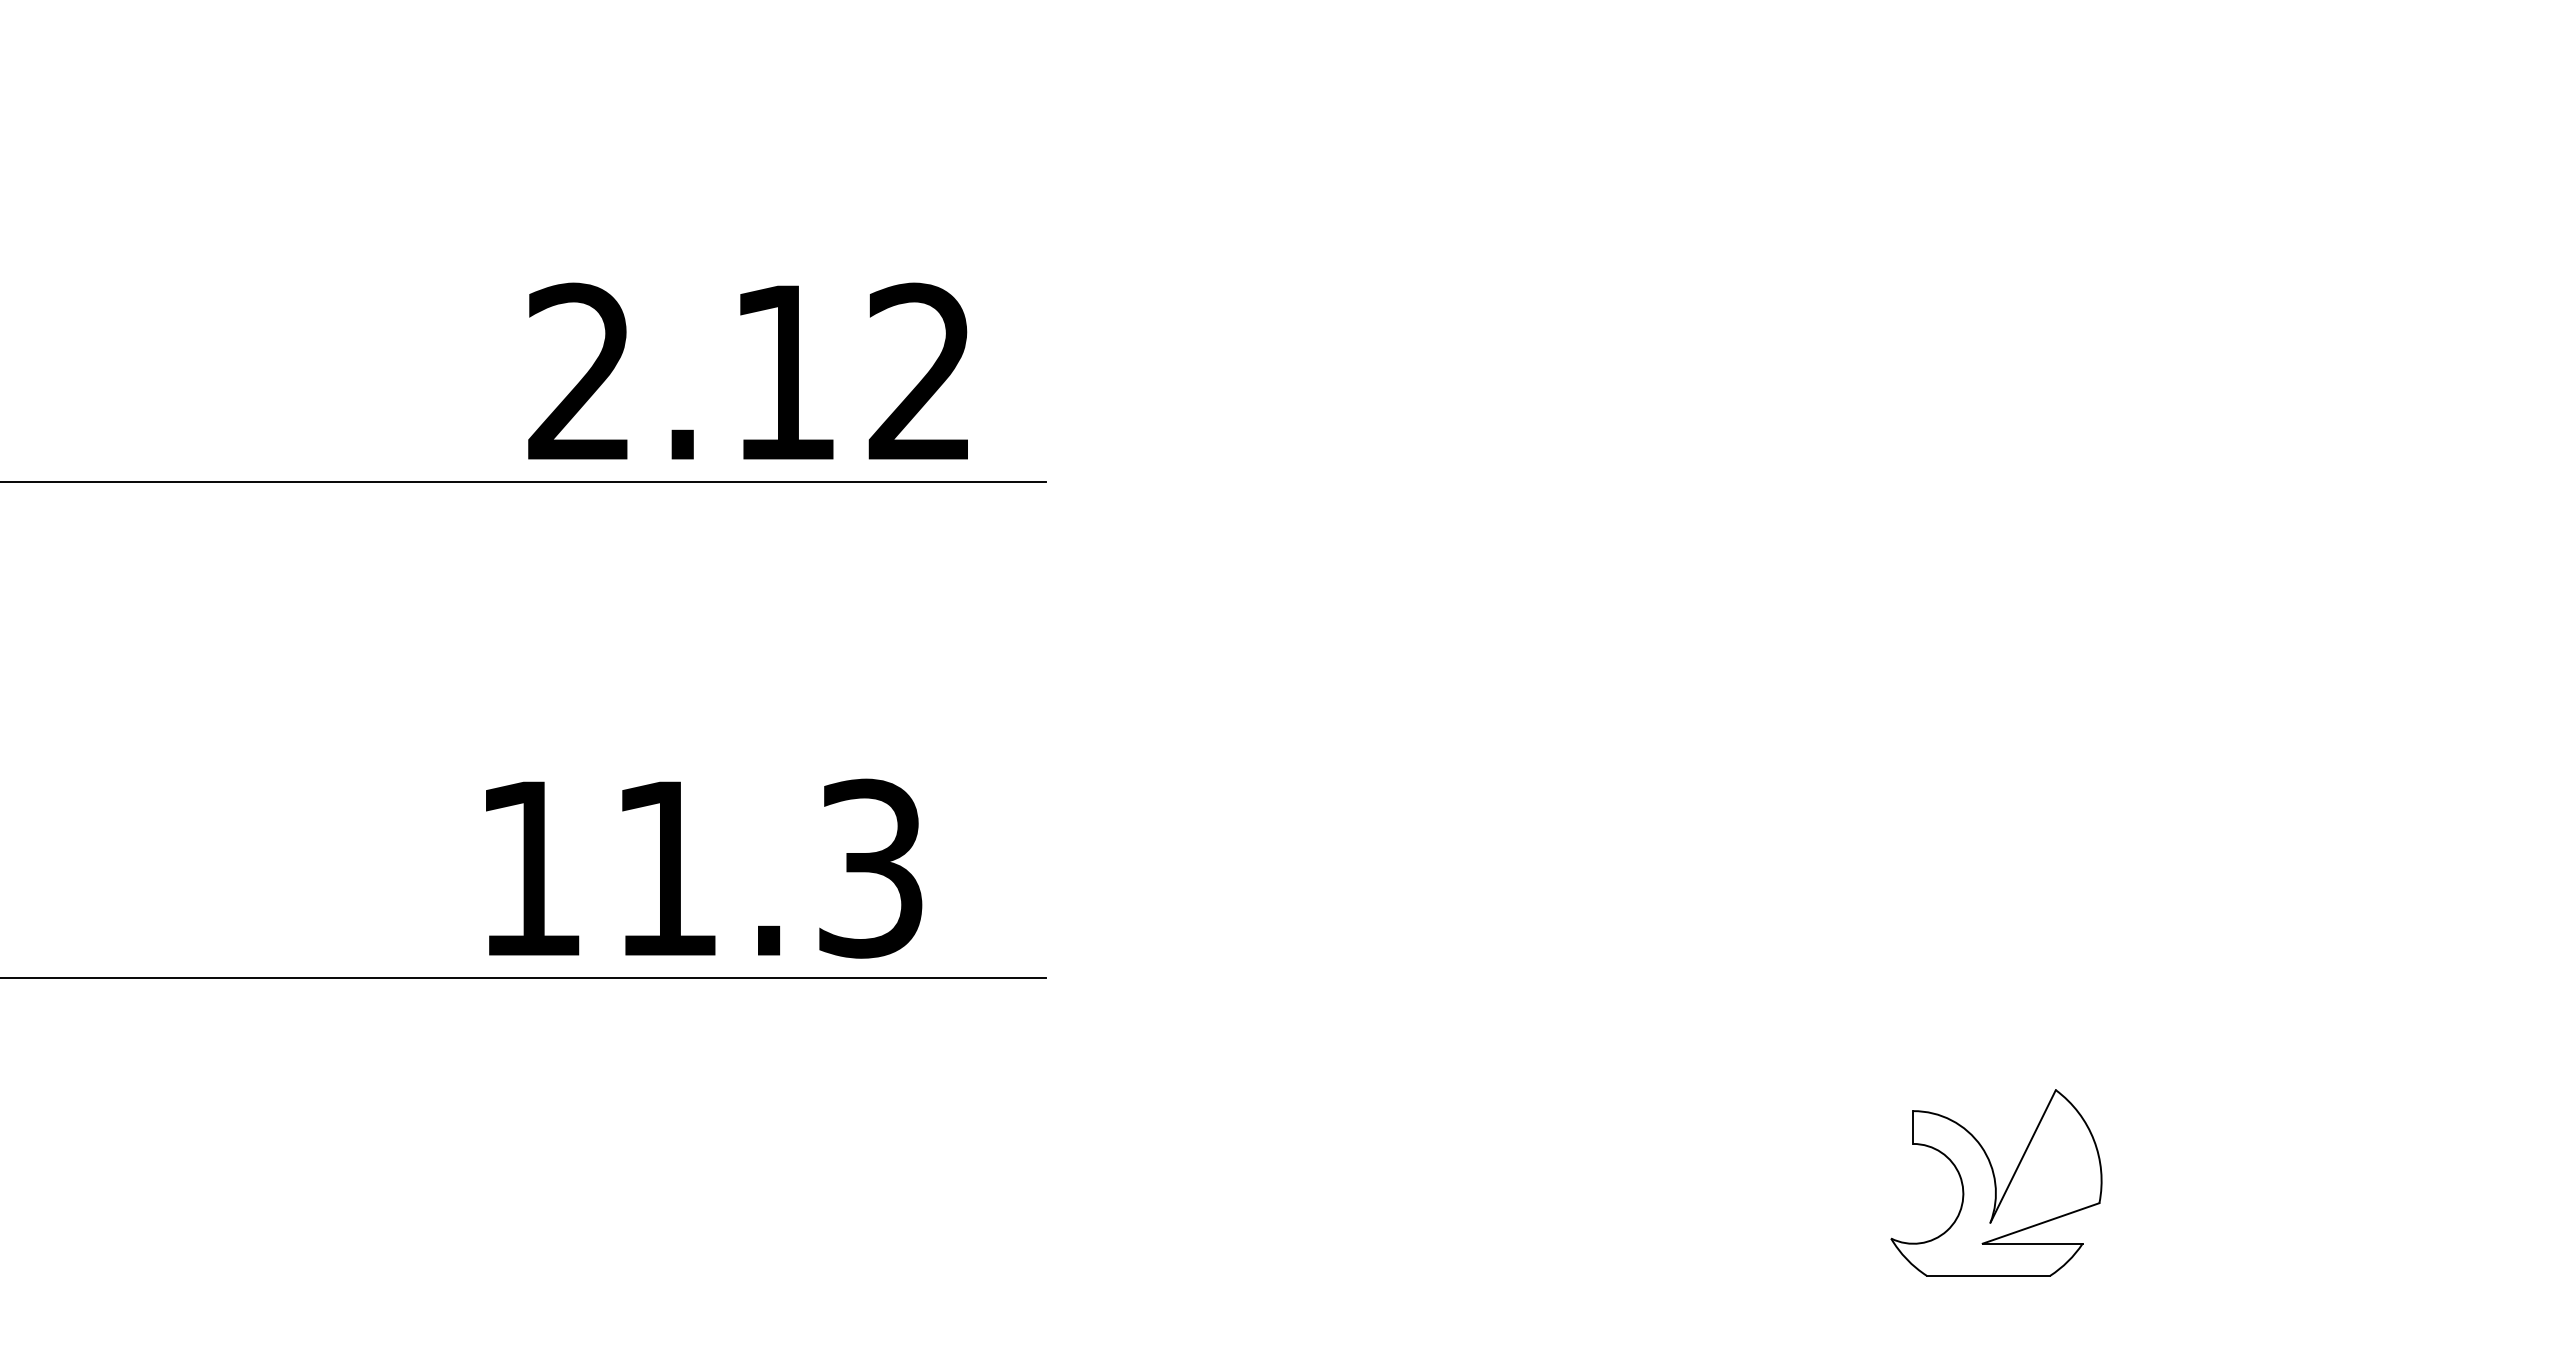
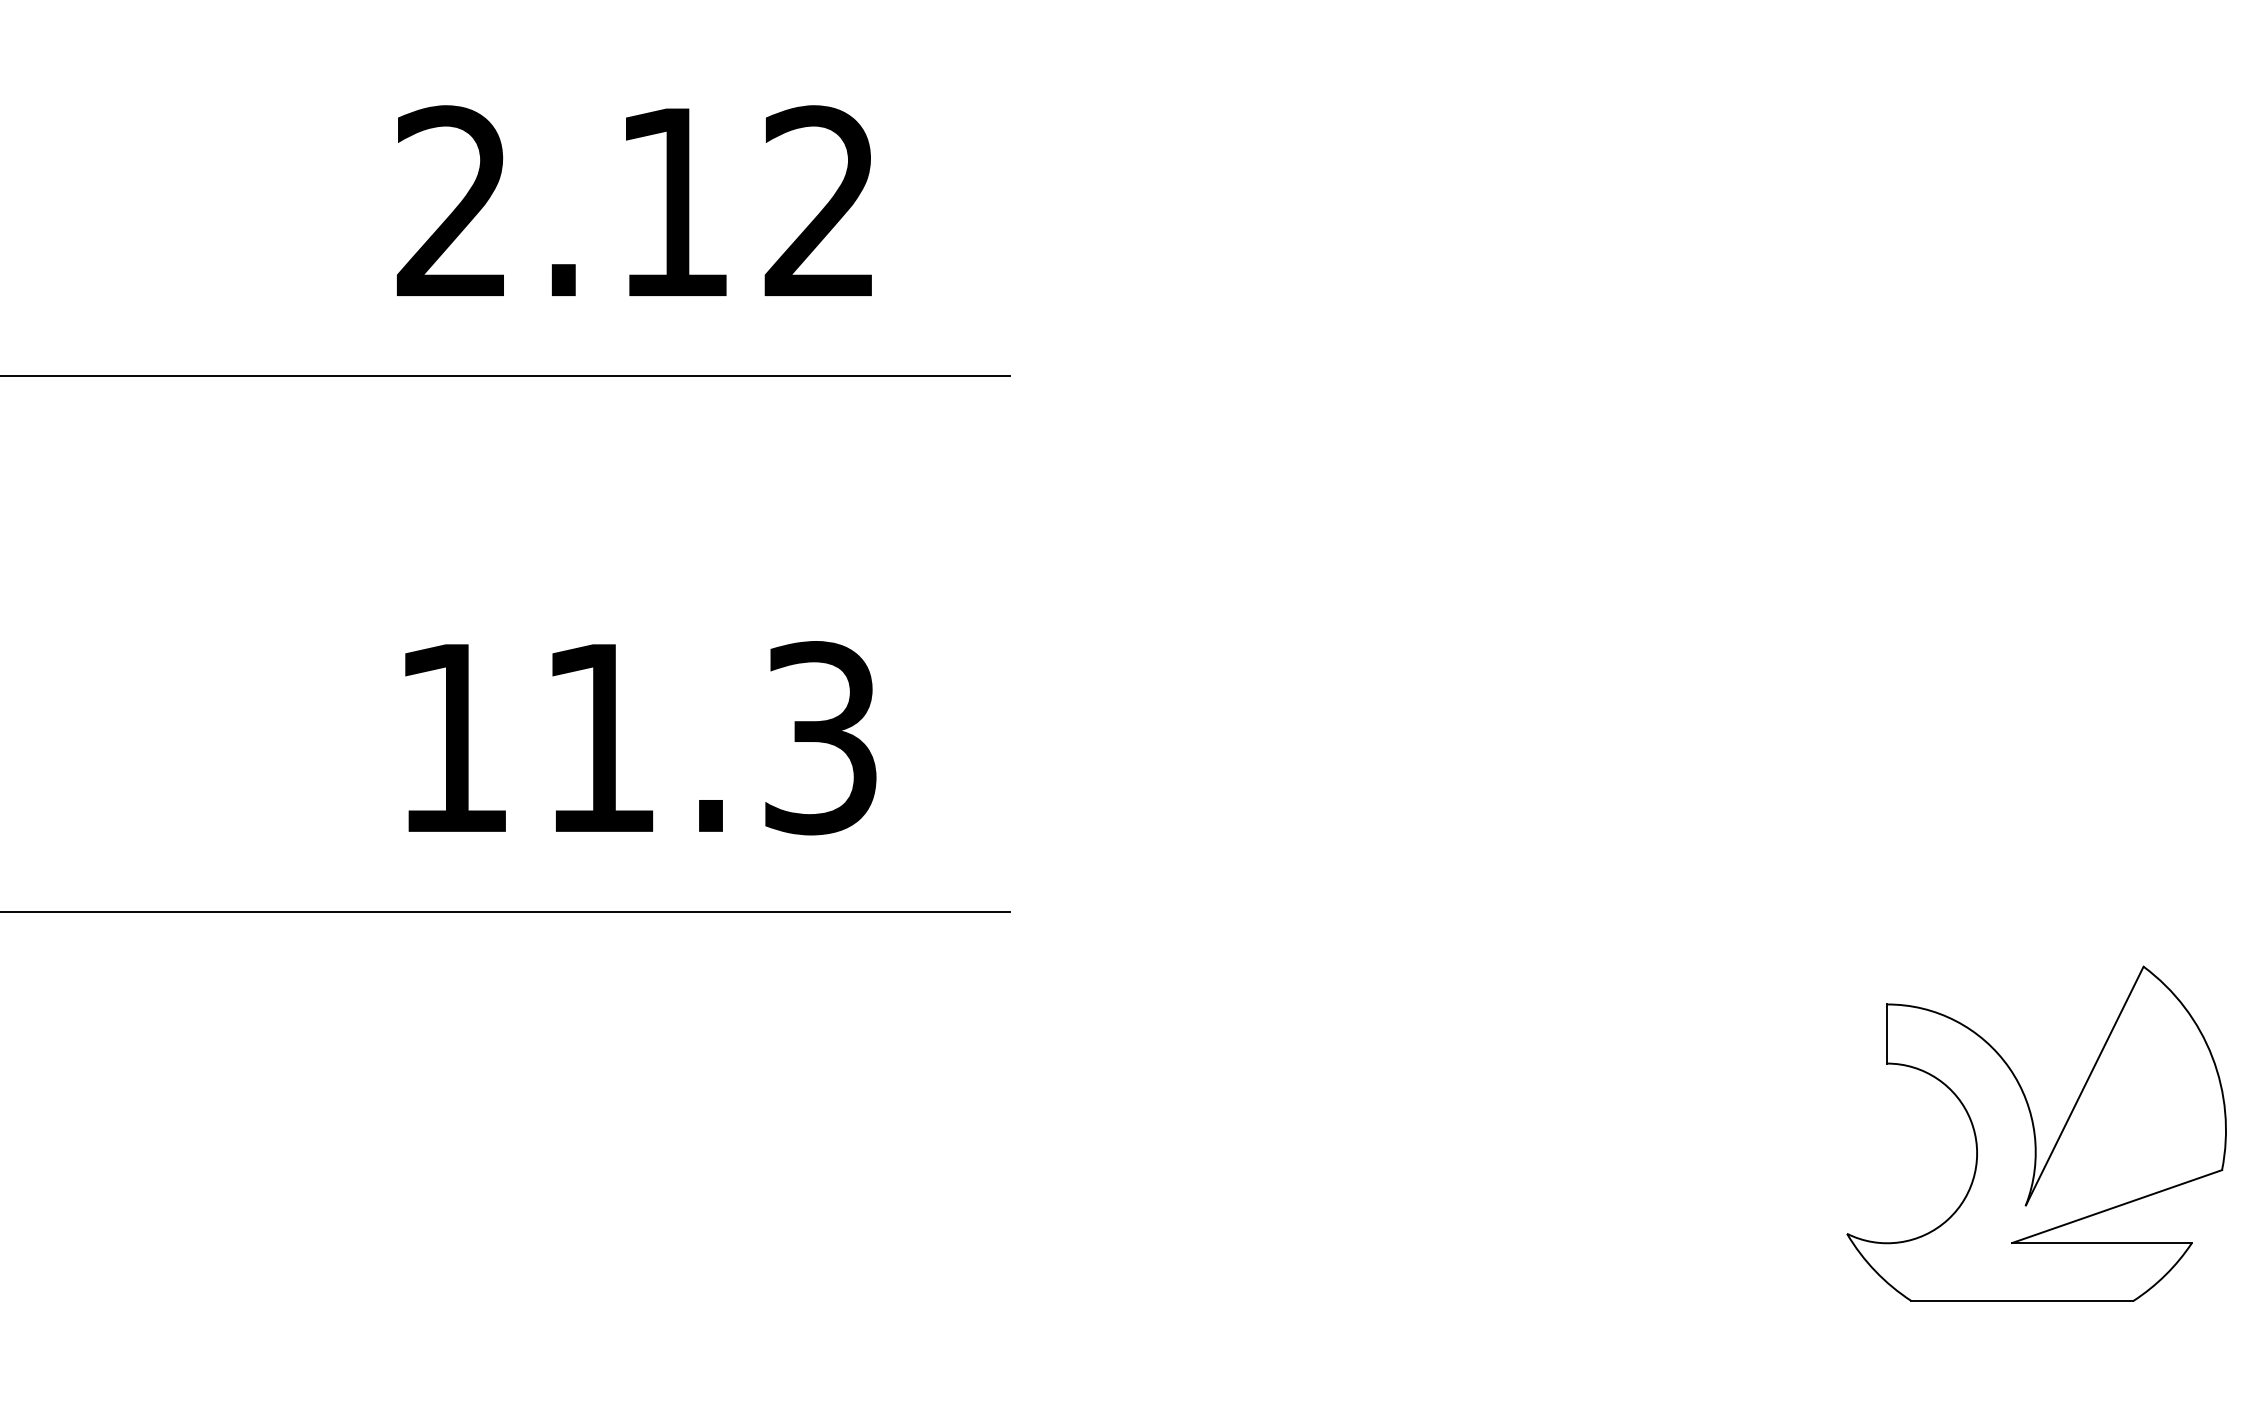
text: (747, 370) -> (633, 200), moved
text: (704, 868) -> (641, 737), moved
part: (1996, 1182) -> (2036, 1133), size x1.67

